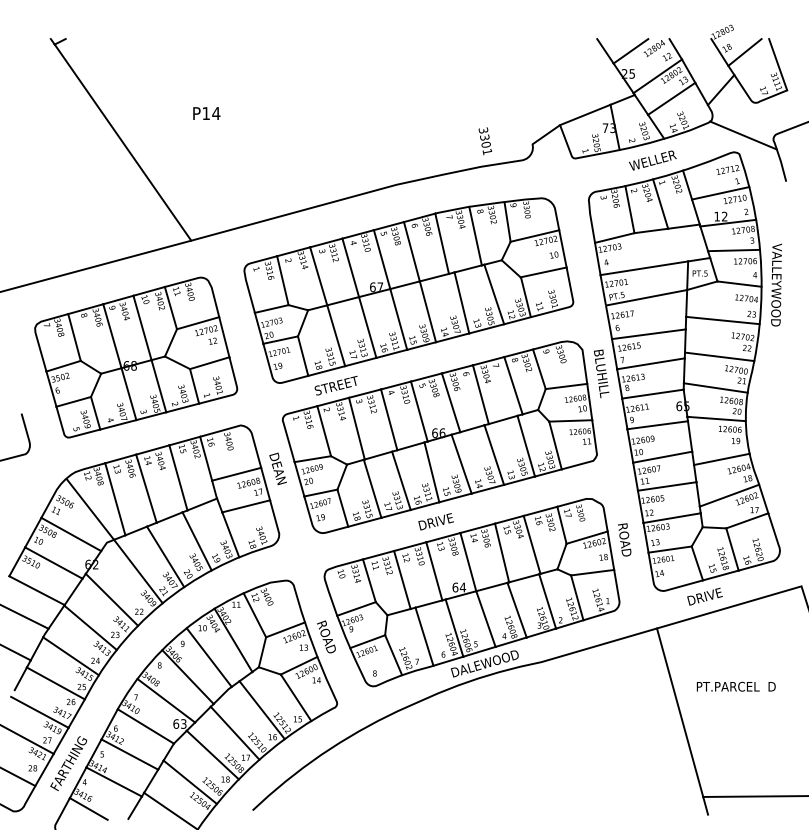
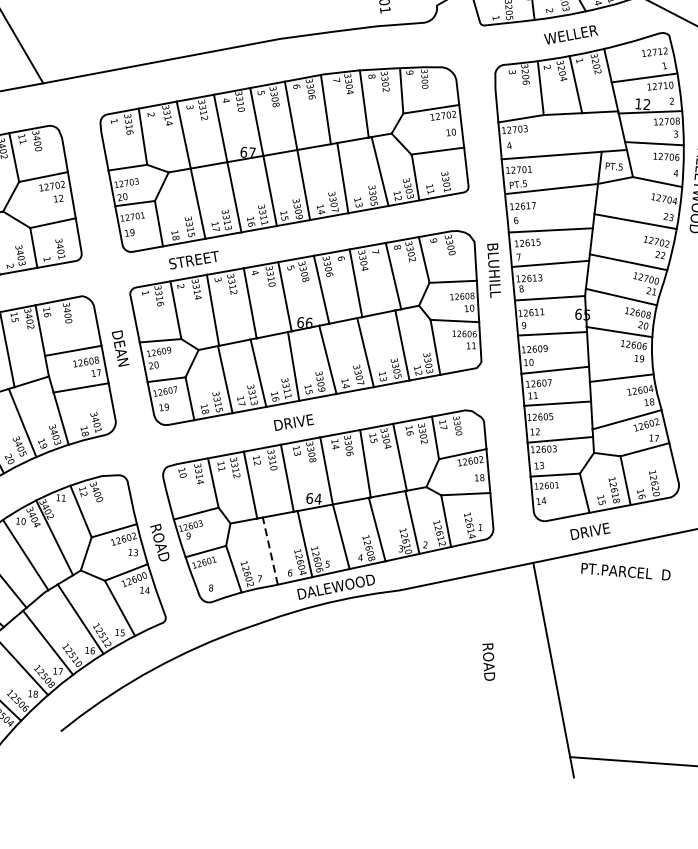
text: (624, 539) -> (488, 661), moved
line: (424, 636) -> (270, 550), solid -> dashed
text: (735, 686) -> (625, 571), moved

